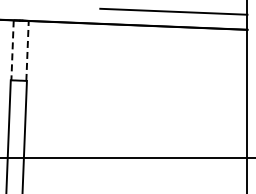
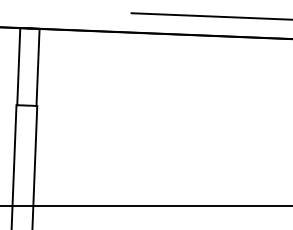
line: (12, 50) -> (18, 66), dashed -> solid
line: (27, 50) -> (37, 66), dashed -> solid

